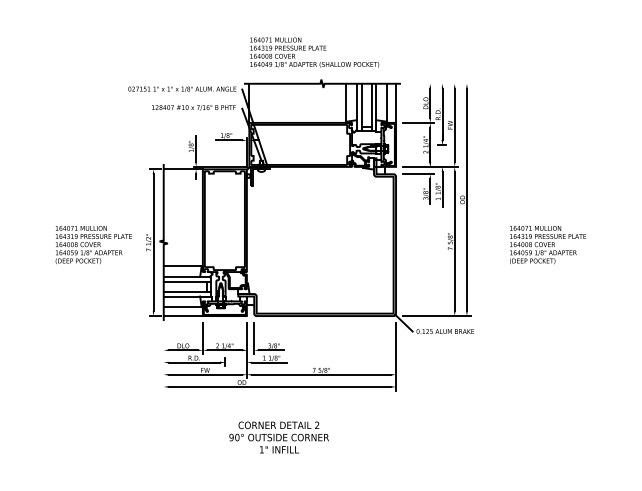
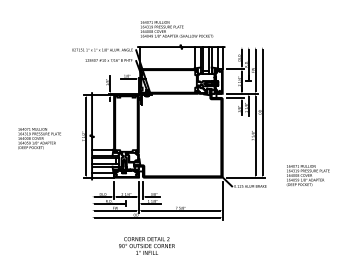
text: (93, 244) -> (39, 138), moved
text: (546, 244) -> (307, 175), moved
text: (278, 436) -> (146, 245), moved

